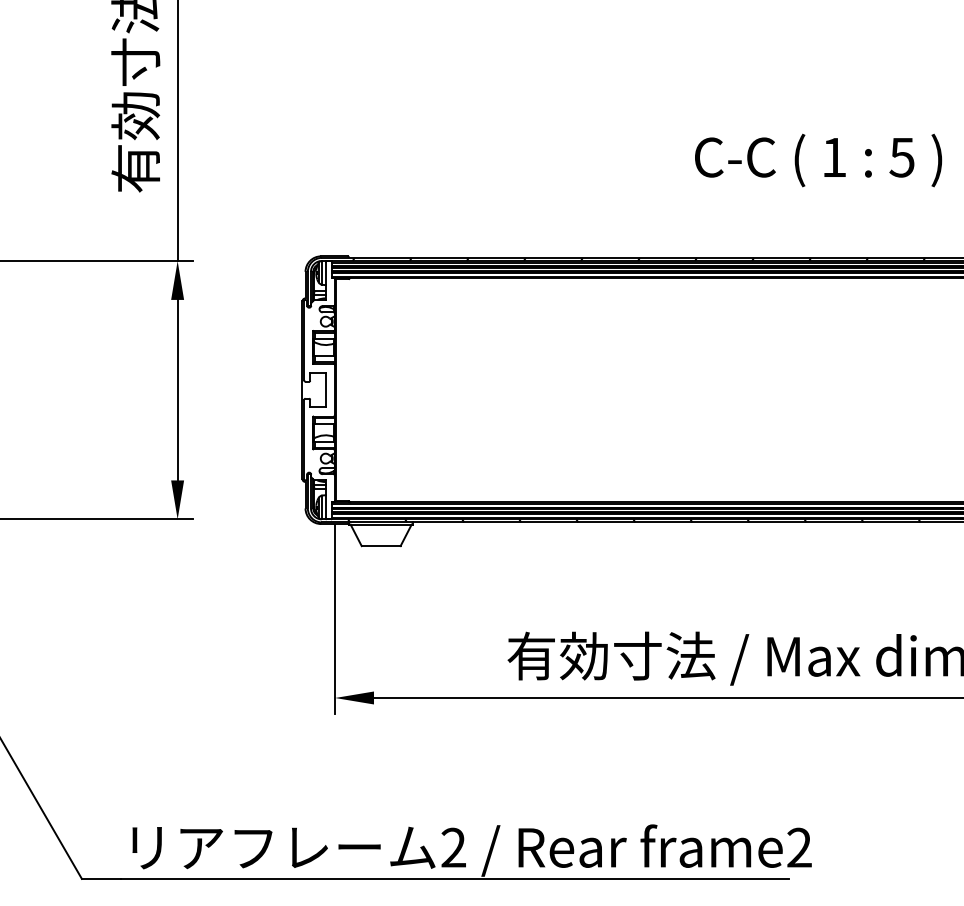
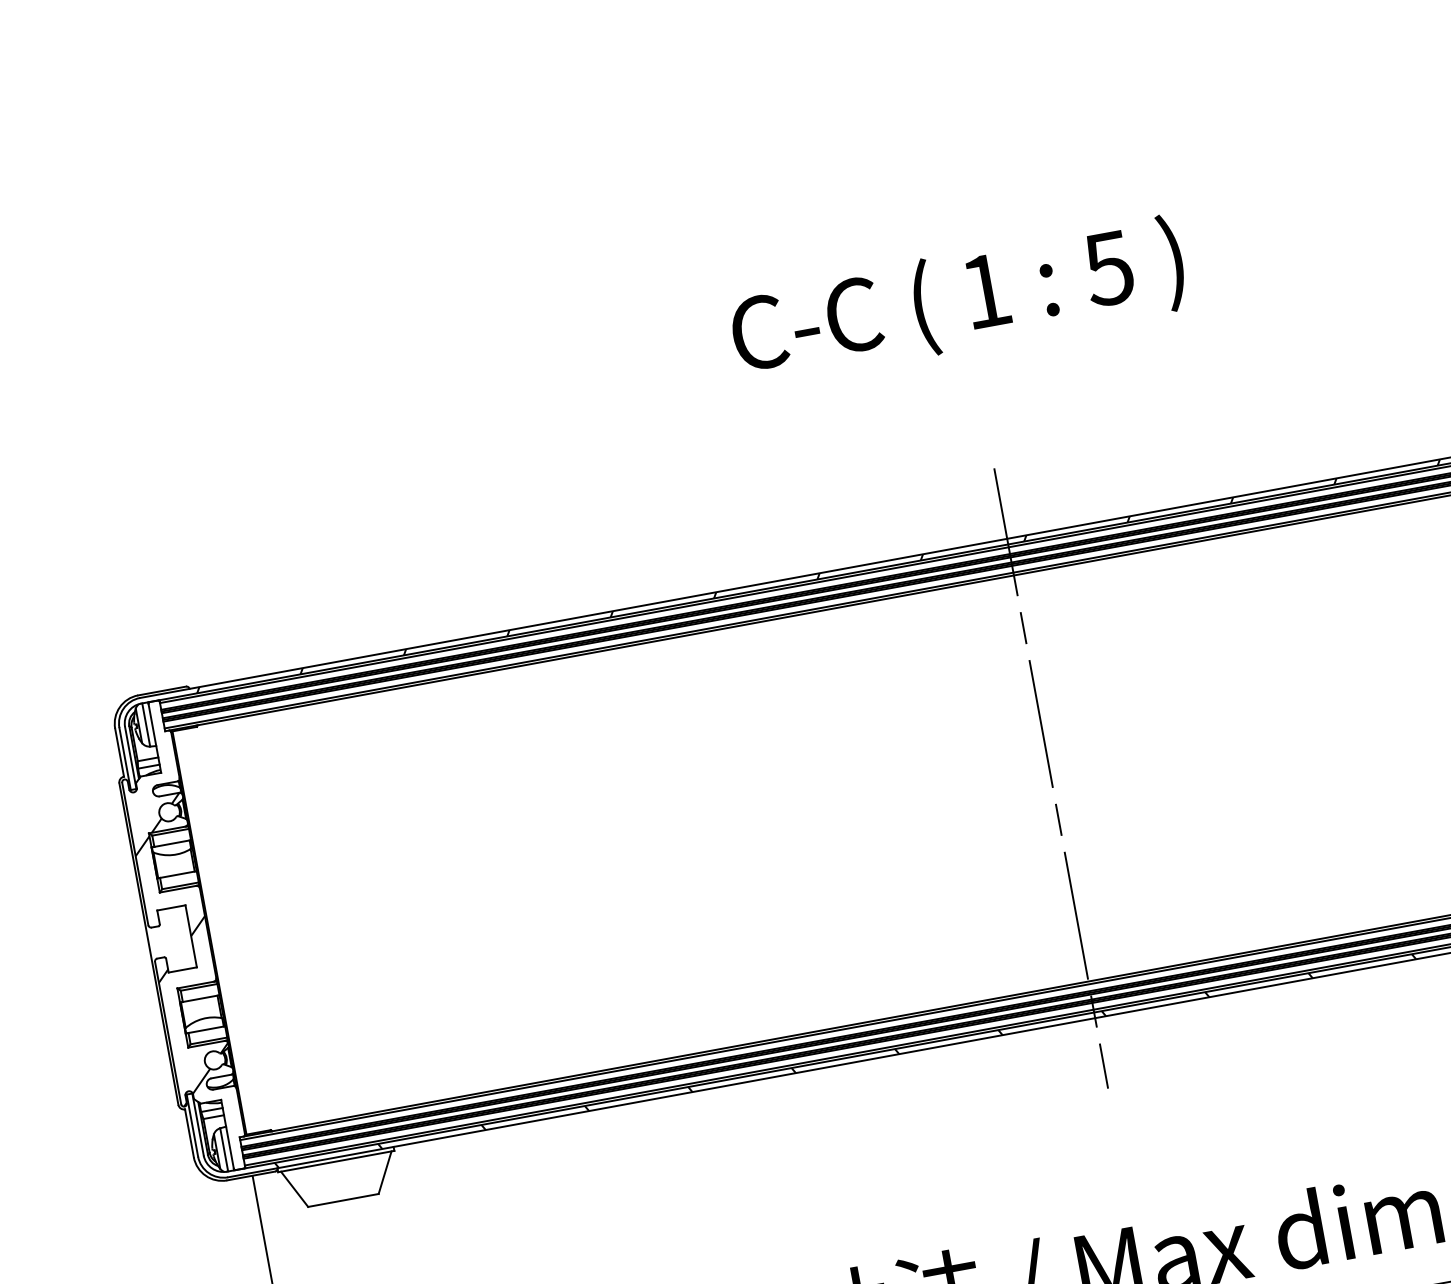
text: (818, 160) -> (958, 301), moved
line: (800, 390) -> (1051, 779), added
hatch: (319, 396) -> (181, 949), added

